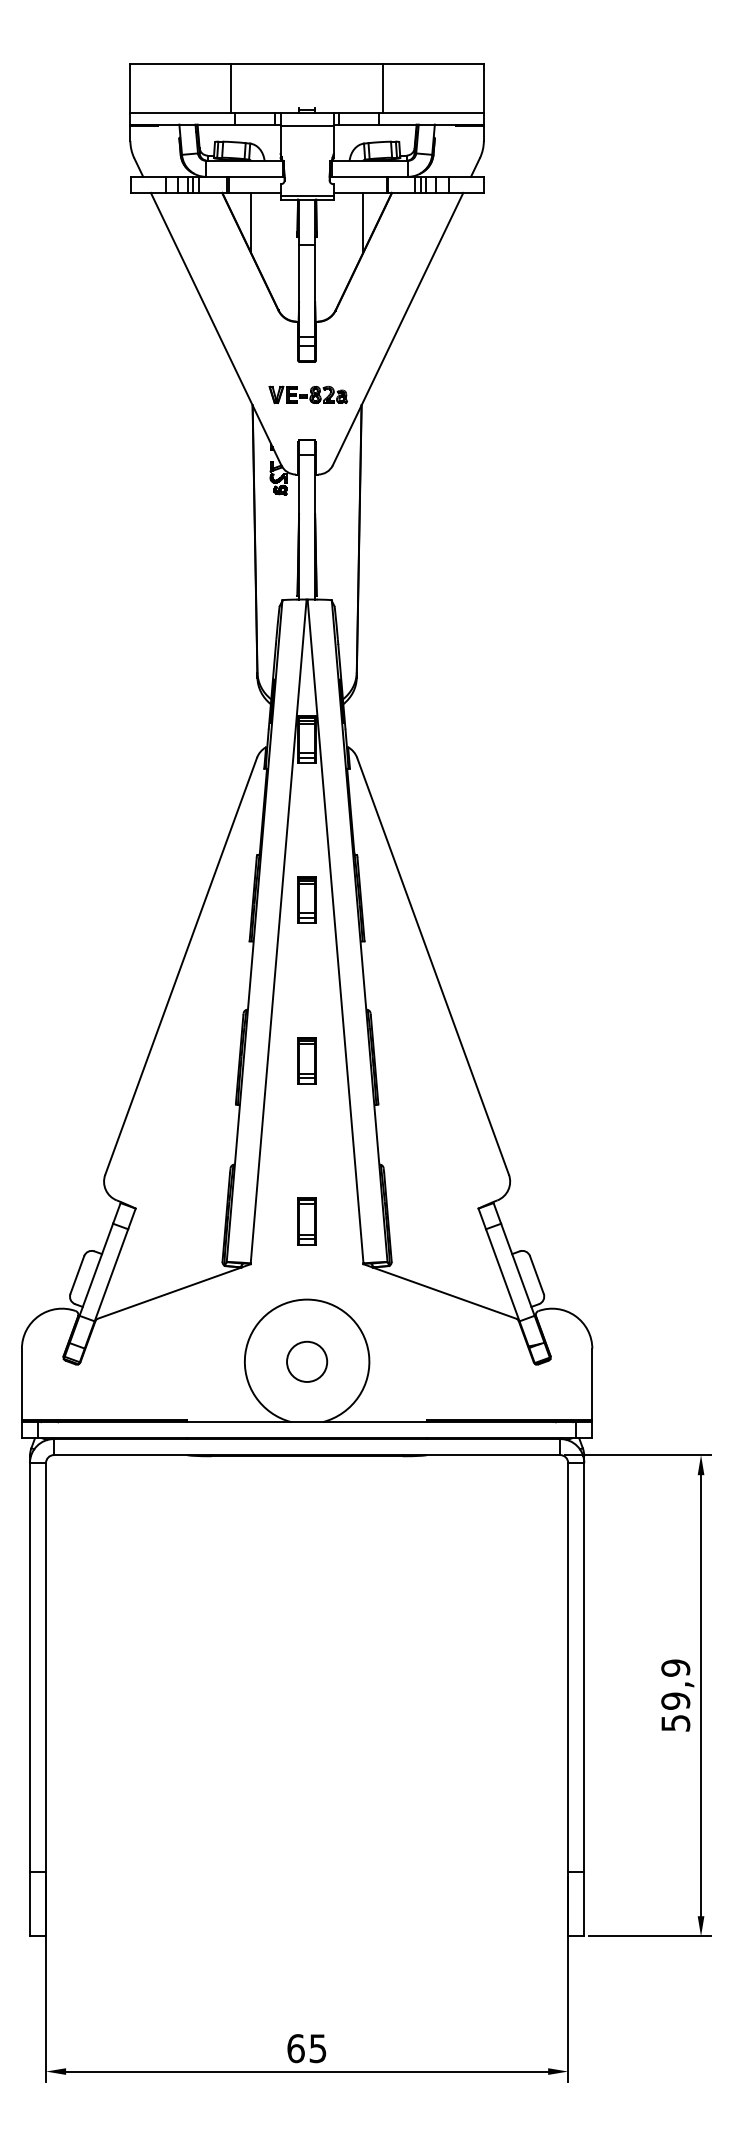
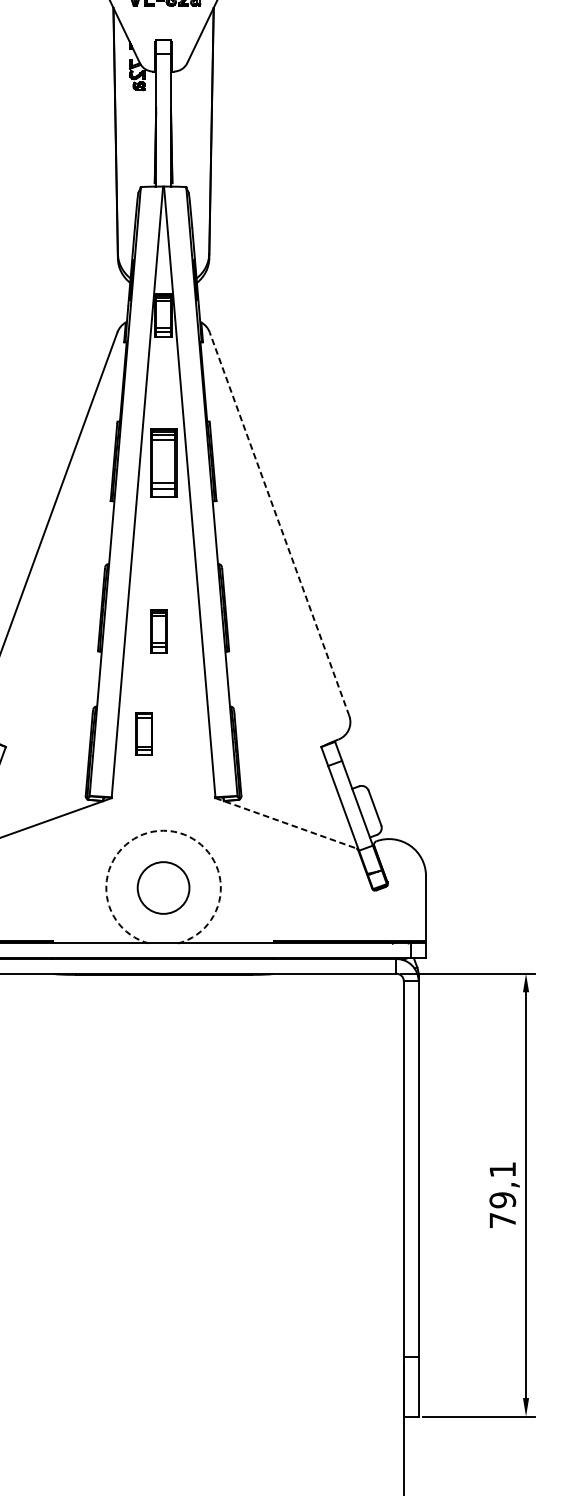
part: (306, 899) -> (163, 462), size x1.6
line: (433, 966) -> (279, 524), solid -> dashed
part: (306, 1060) -> (158, 630), moved
part: (306, 1221) -> (143, 734), moved
line: (440, 1291) -> (286, 823), solid -> dashed
arc: (307, 1299) -> (163, 830), solid -> dashed
circle: (307, 1361) -> (163, 887), size x1.4
text: (675, 1695) -> (502, 1194), 59,9 -> 79,1

